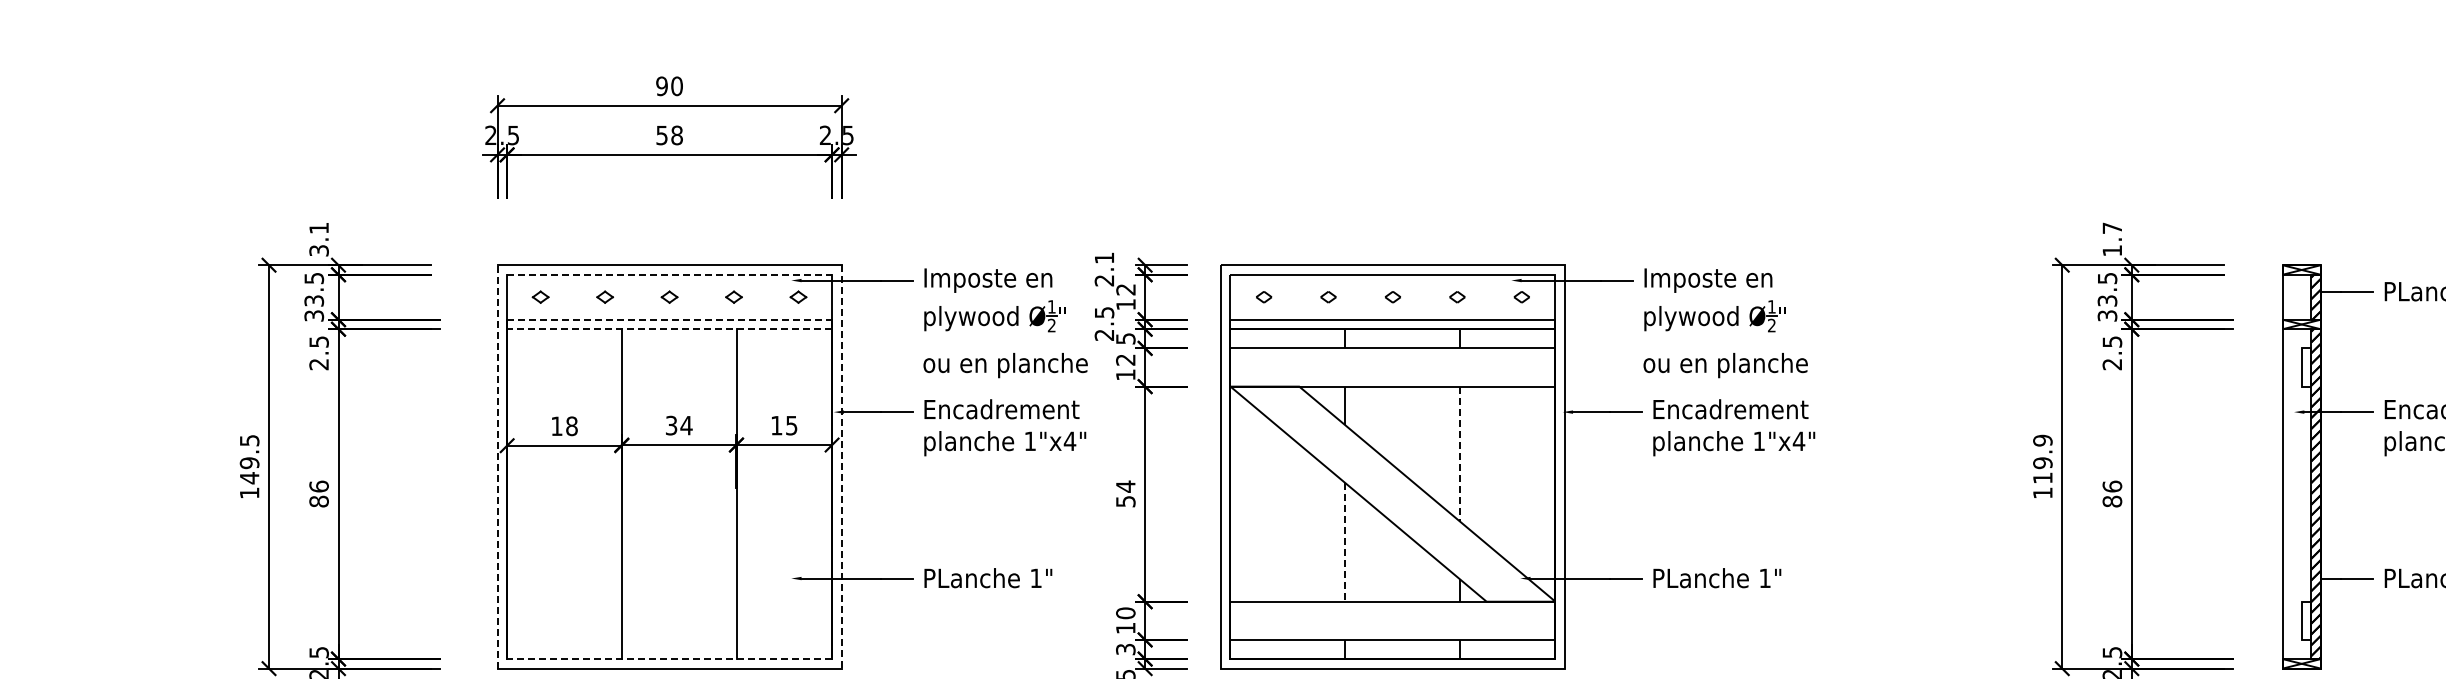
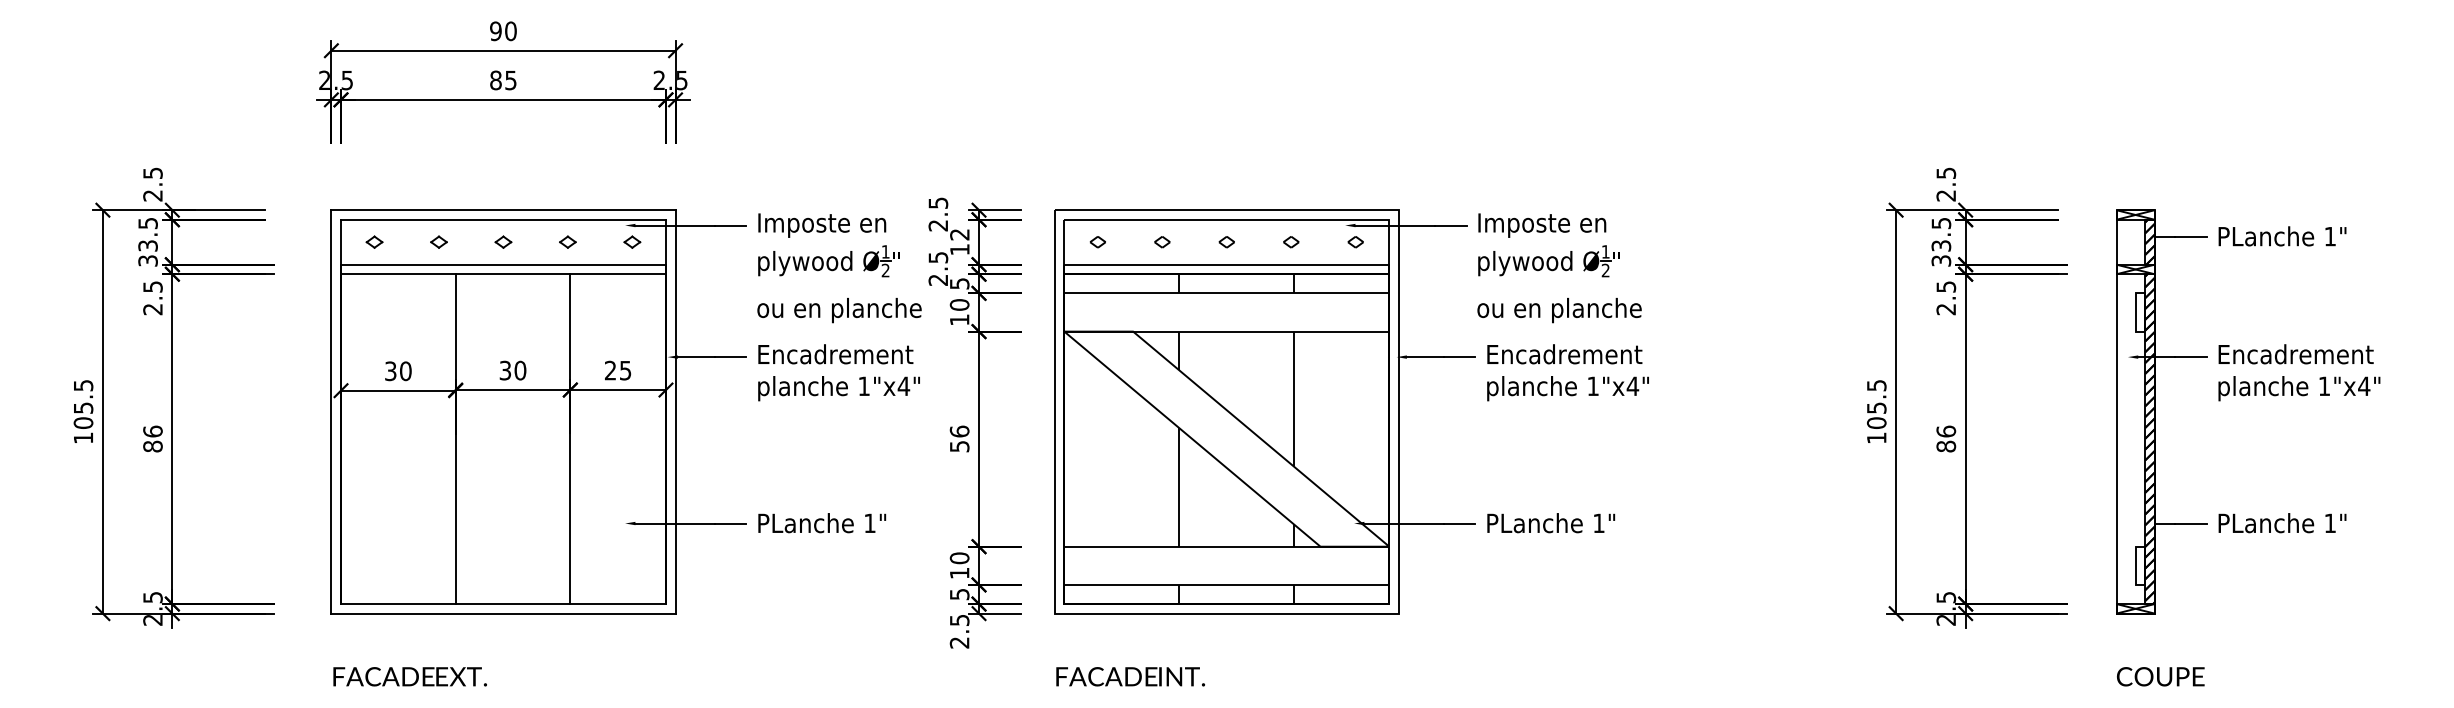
text: (669, 135) -> (503, 80), 58 -> 85
text: (318, 239) -> (152, 184), 3.1 -> 2.5
text: (2112, 239) -> (1946, 184), 1.7 -> 2.5
text: (1104, 257) -> (938, 202), 2.1 -> 2.5
line: (669, 274) -> (503, 219), dashed -> solid
line: (669, 319) -> (503, 264), dashed -> solid
line: (669, 329) -> (503, 274), dashed -> solid
text: (1125, 359) -> (959, 304), 12 -> 10
text: (686, 425) -> (520, 370), 34 -> 30
text: (776, 425) -> (610, 370), 15 -> 25
text: (564, 426) -> (398, 371), 18 -> 30
line: (1459, 454) -> (1293, 399), dashed -> solid
text: (2042, 458) -> (1876, 403), 119.9 -> 105.5
line: (497, 466) -> (331, 411), dashed -> solid
line: (841, 466) -> (675, 411), dashed -> solid
text: (249, 470) -> (83, 415), 149.5 -> 105.5
text: (1125, 486) -> (959, 431), 54 -> 56
line: (1345, 542) -> (1179, 487), dashed -> solid
text: (1124, 648) -> (958, 593), 3 -> 5
line: (669, 659) -> (503, 604), dashed -> solid

